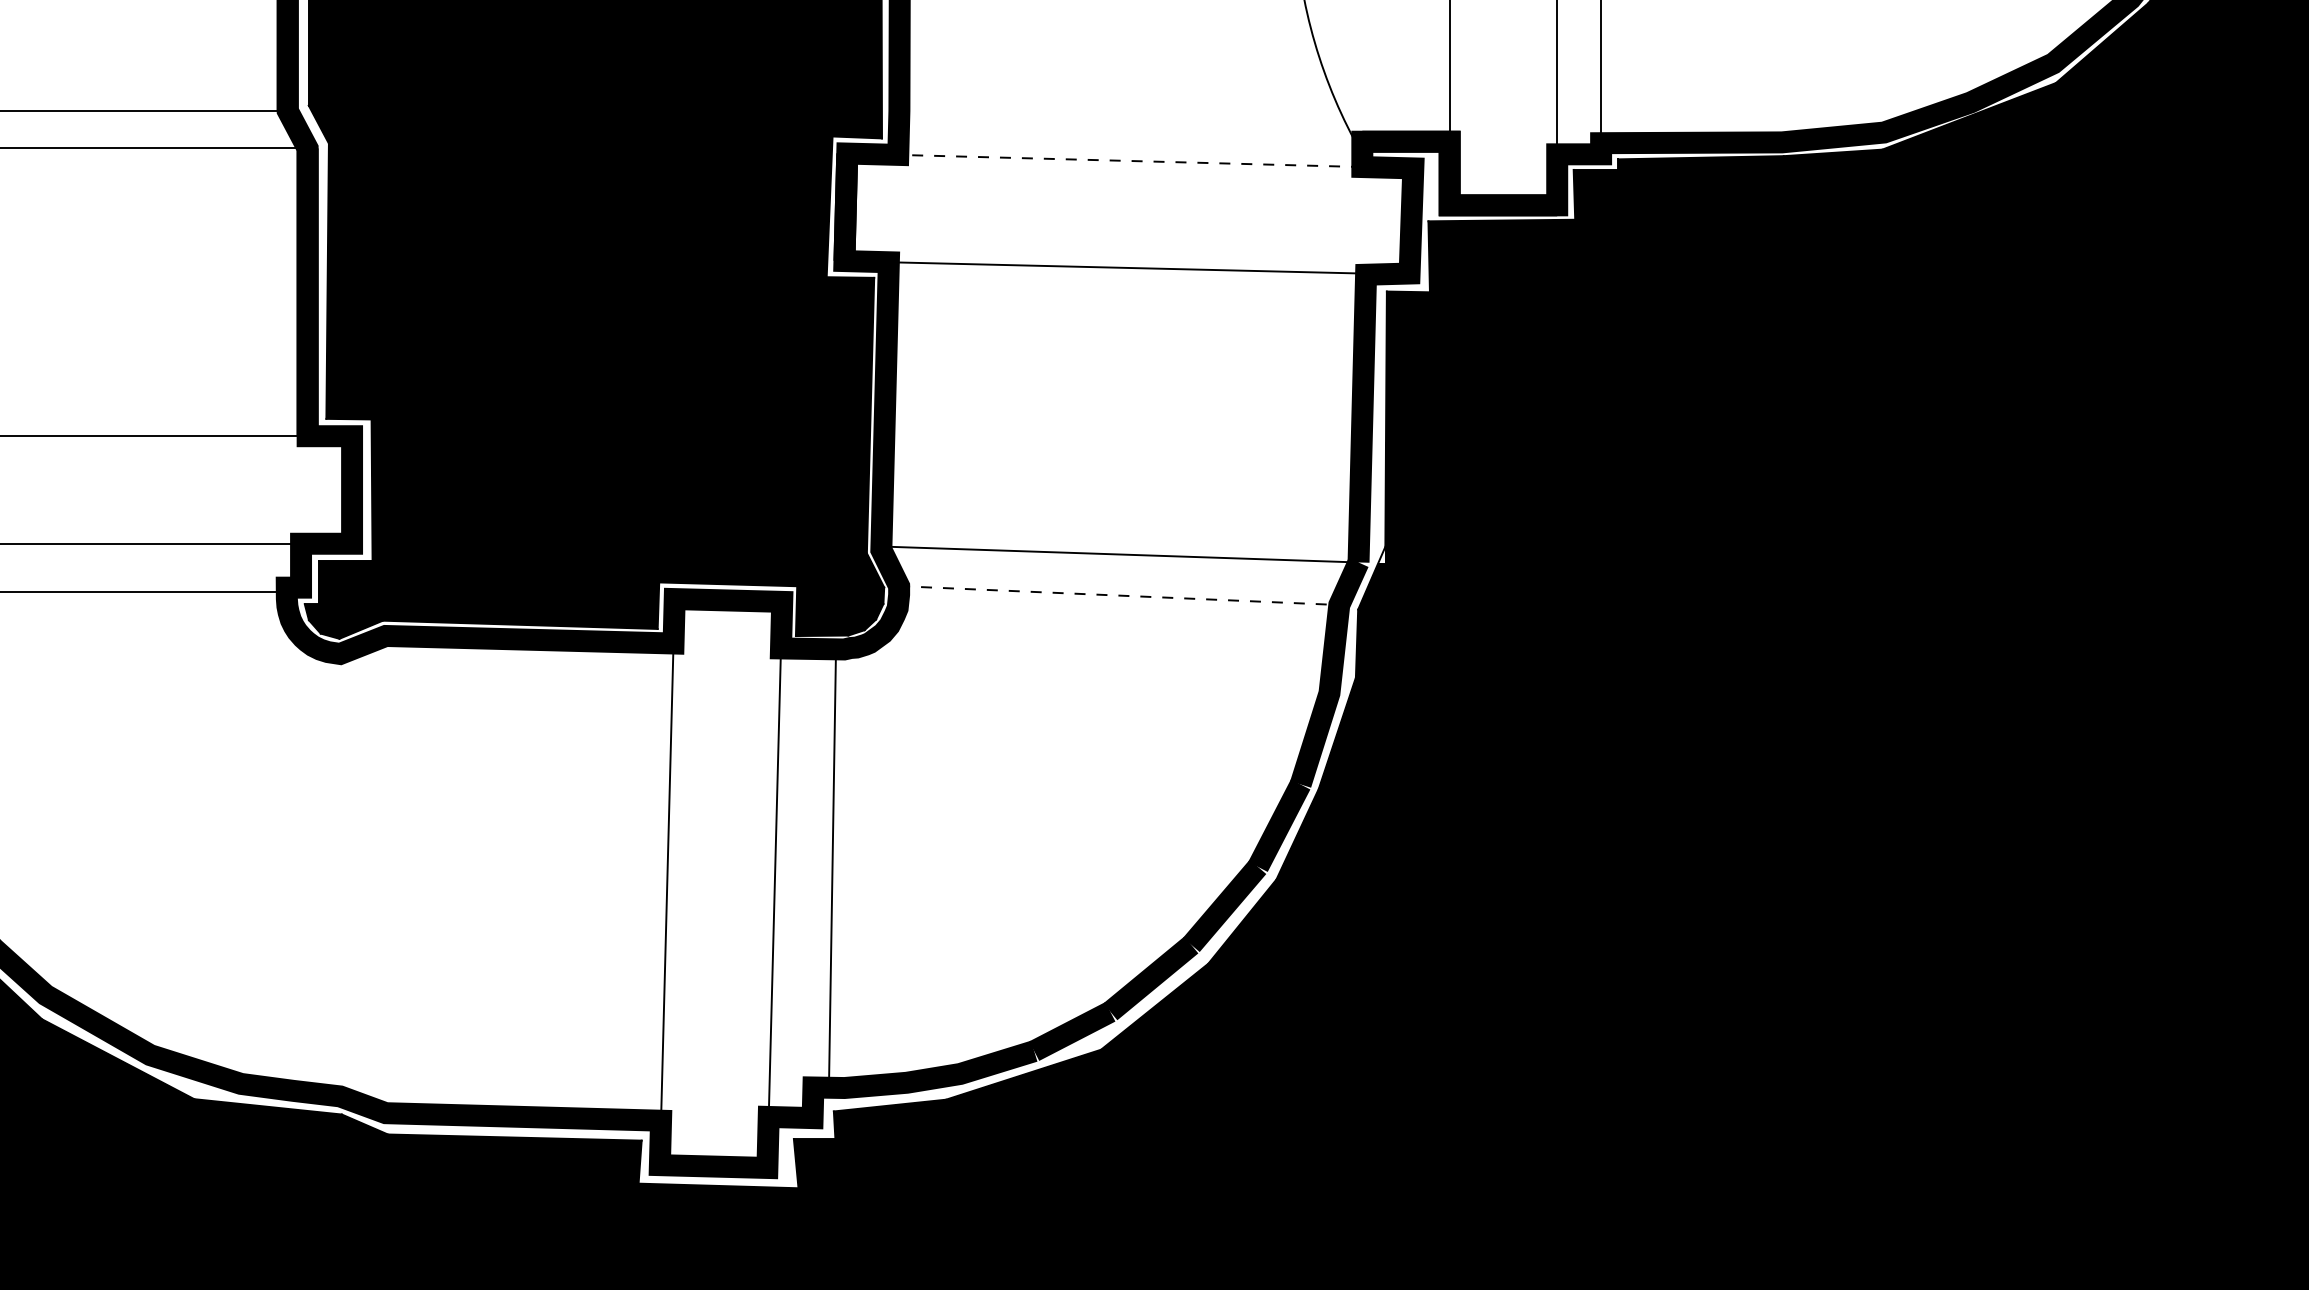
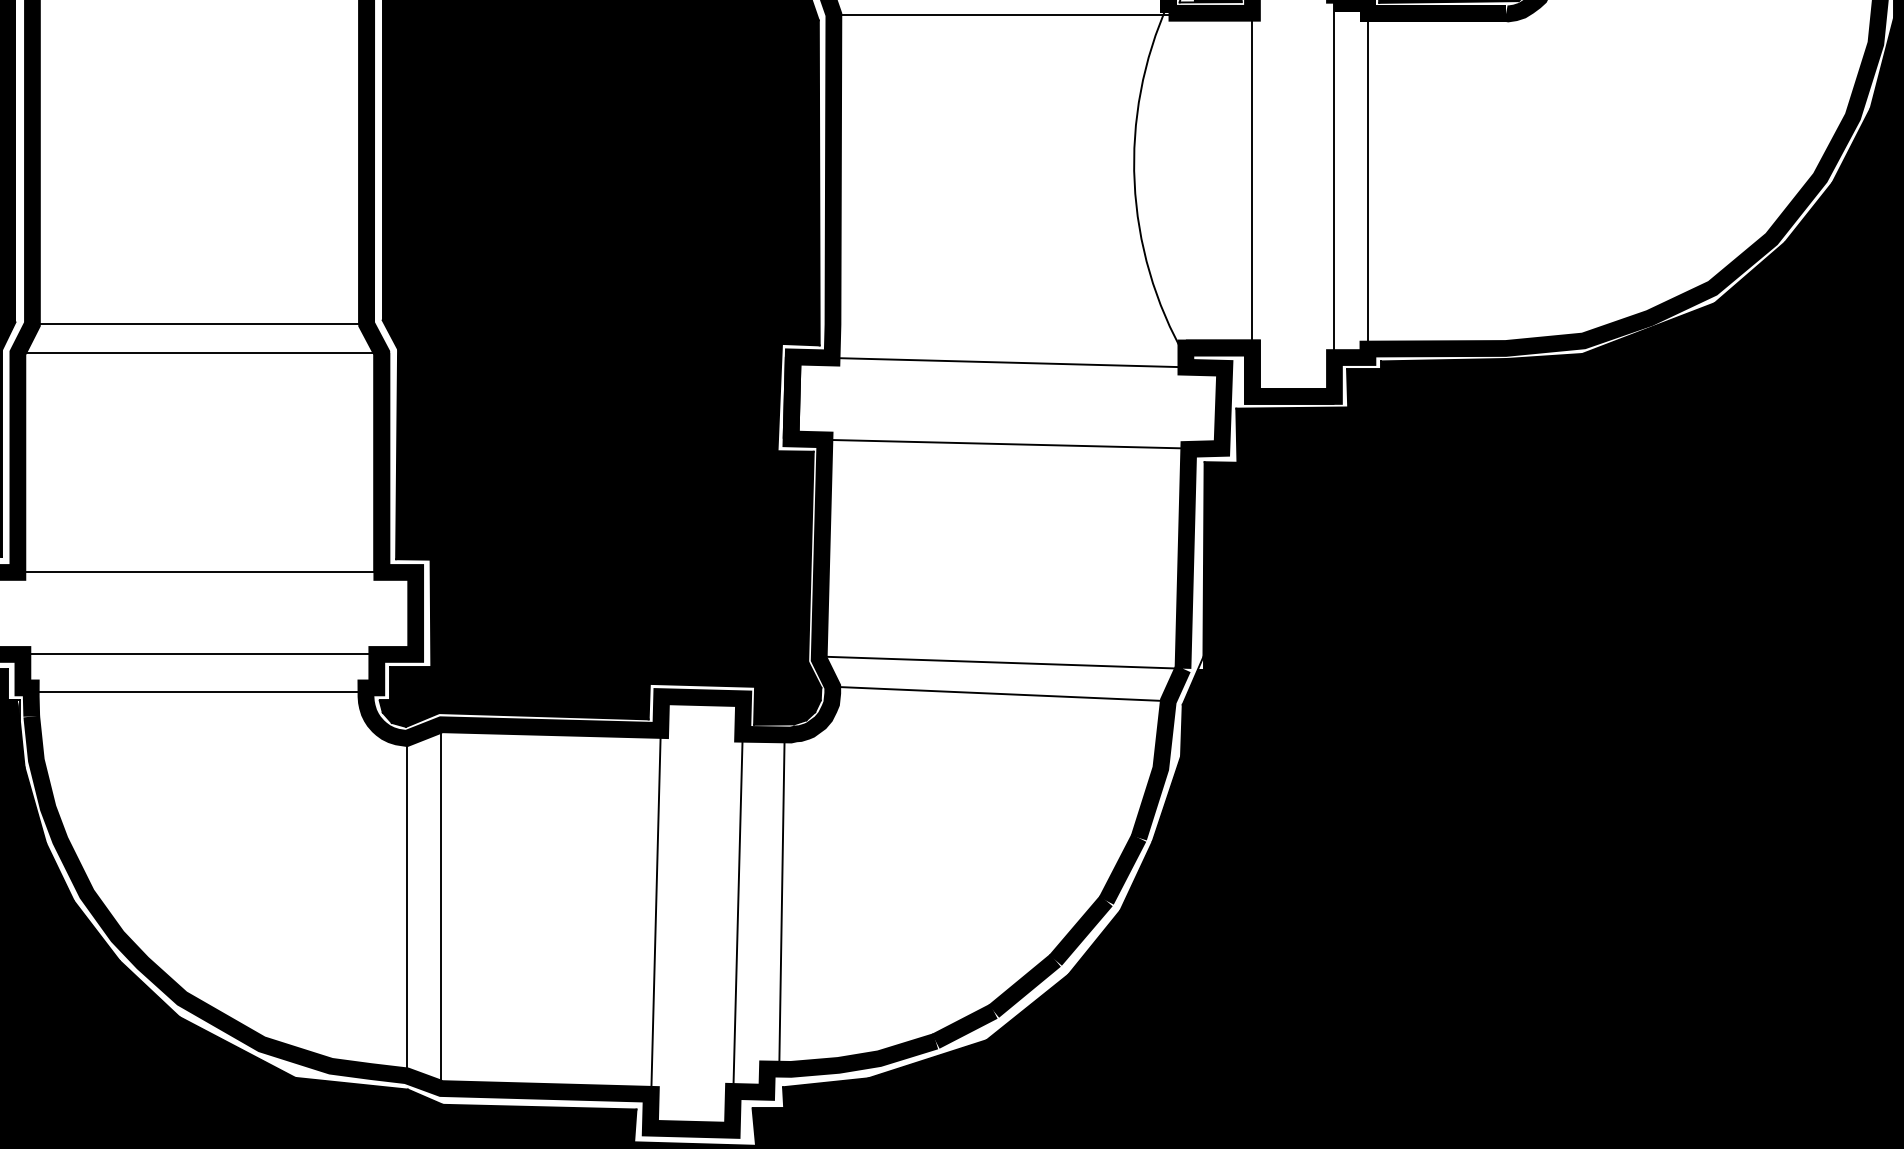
line: (1117, 160) -> (999, 362), dashed -> solid
line: (1119, 594) -> (1000, 693), dashed -> solid
line: (340, 874) -> (406, 906), added
line: (385, 874) -> (441, 906), added

